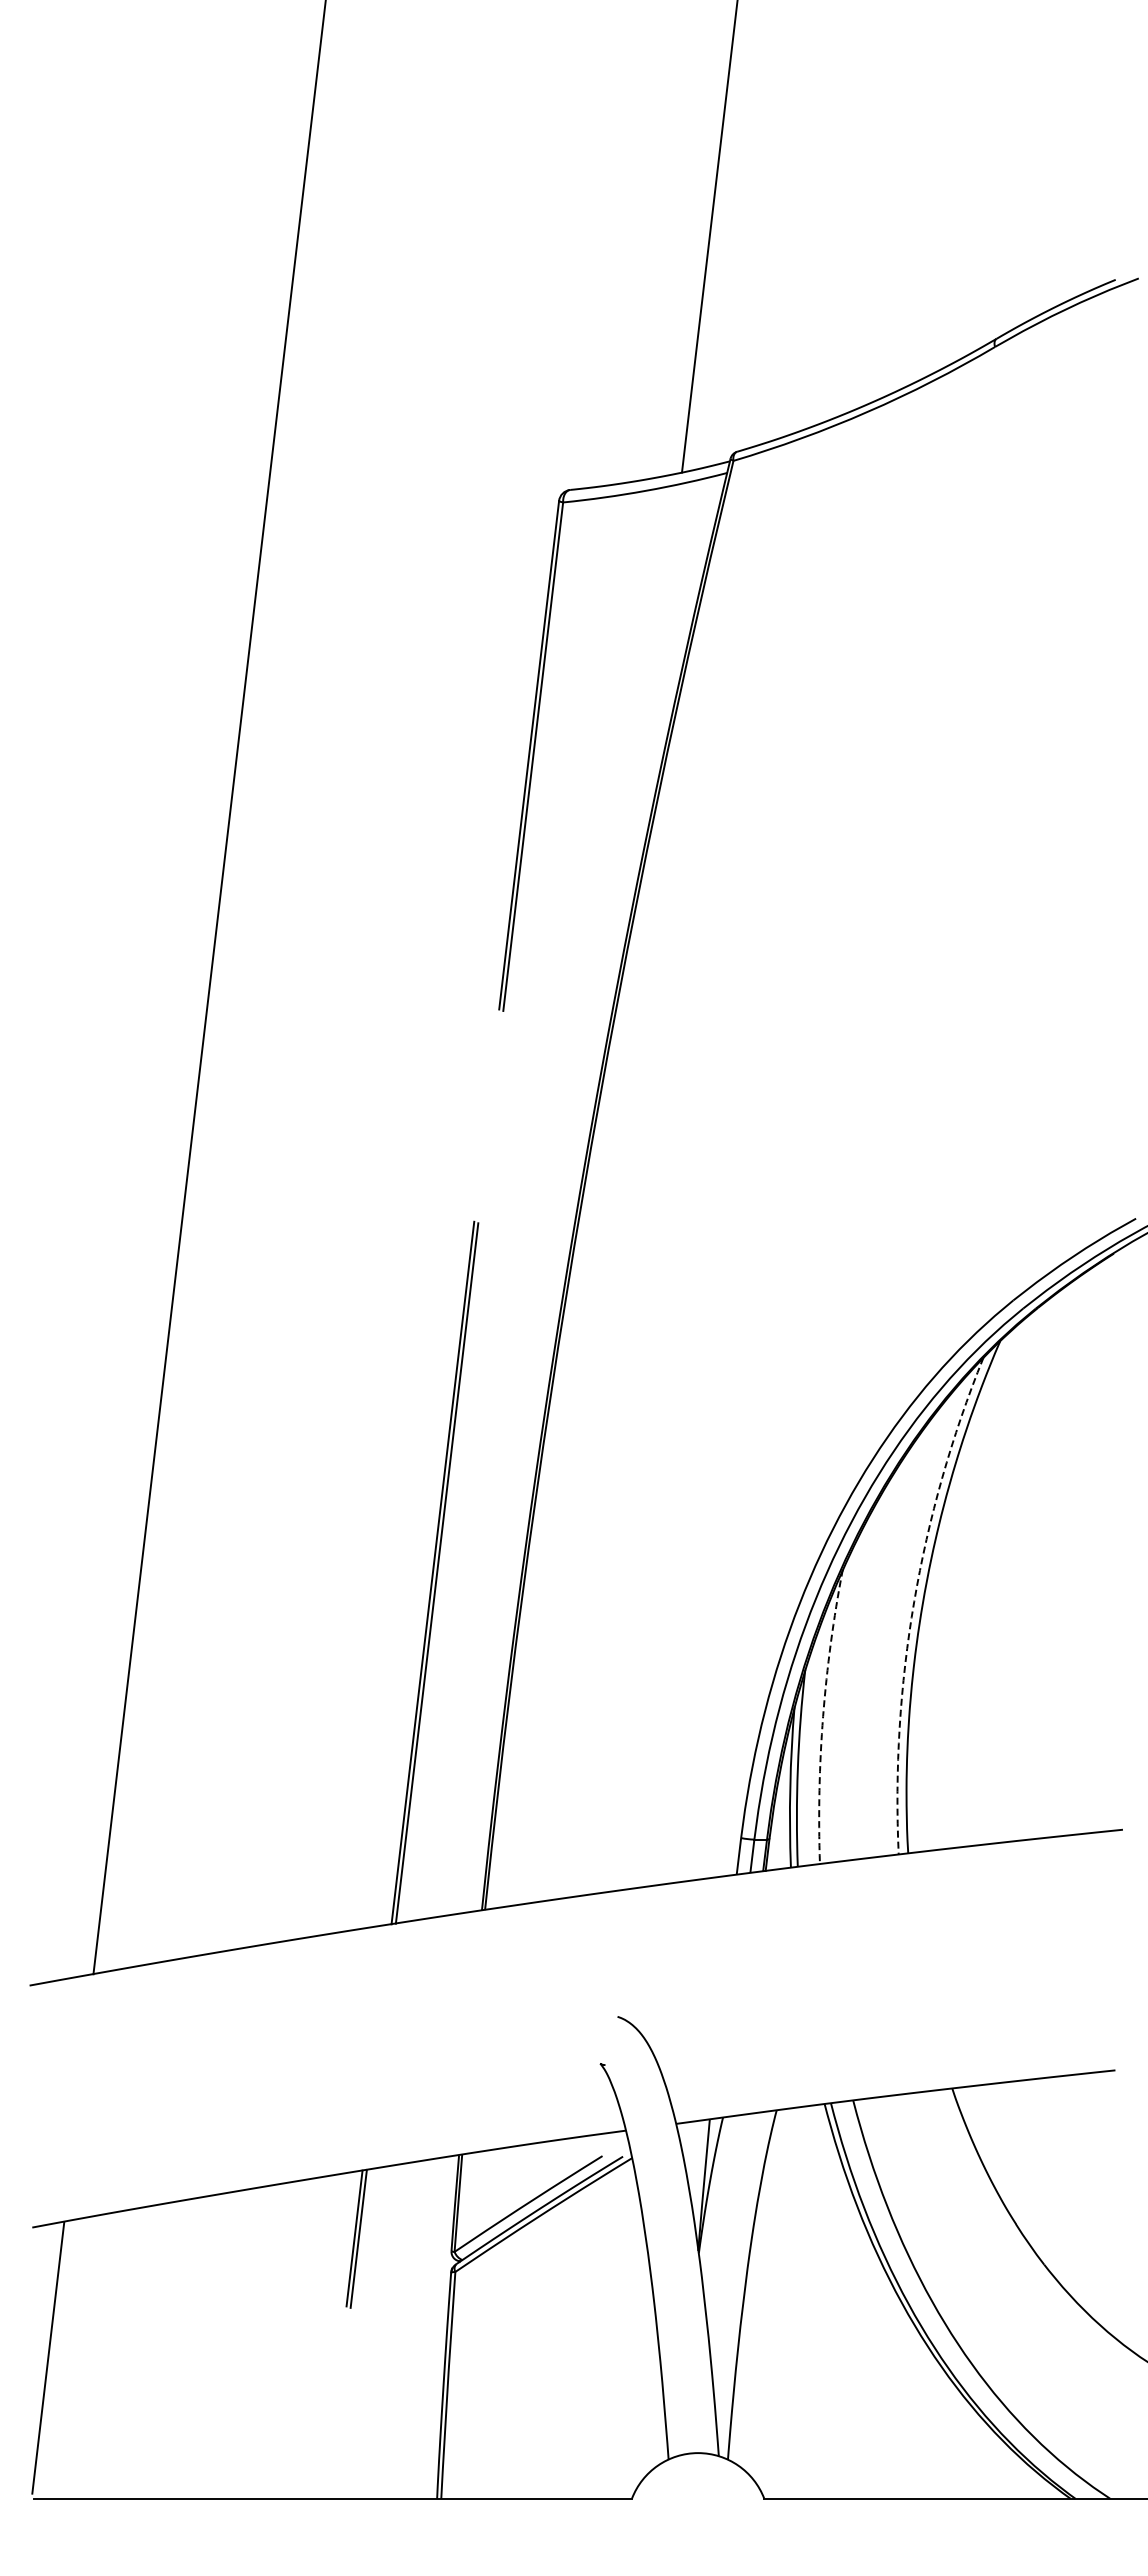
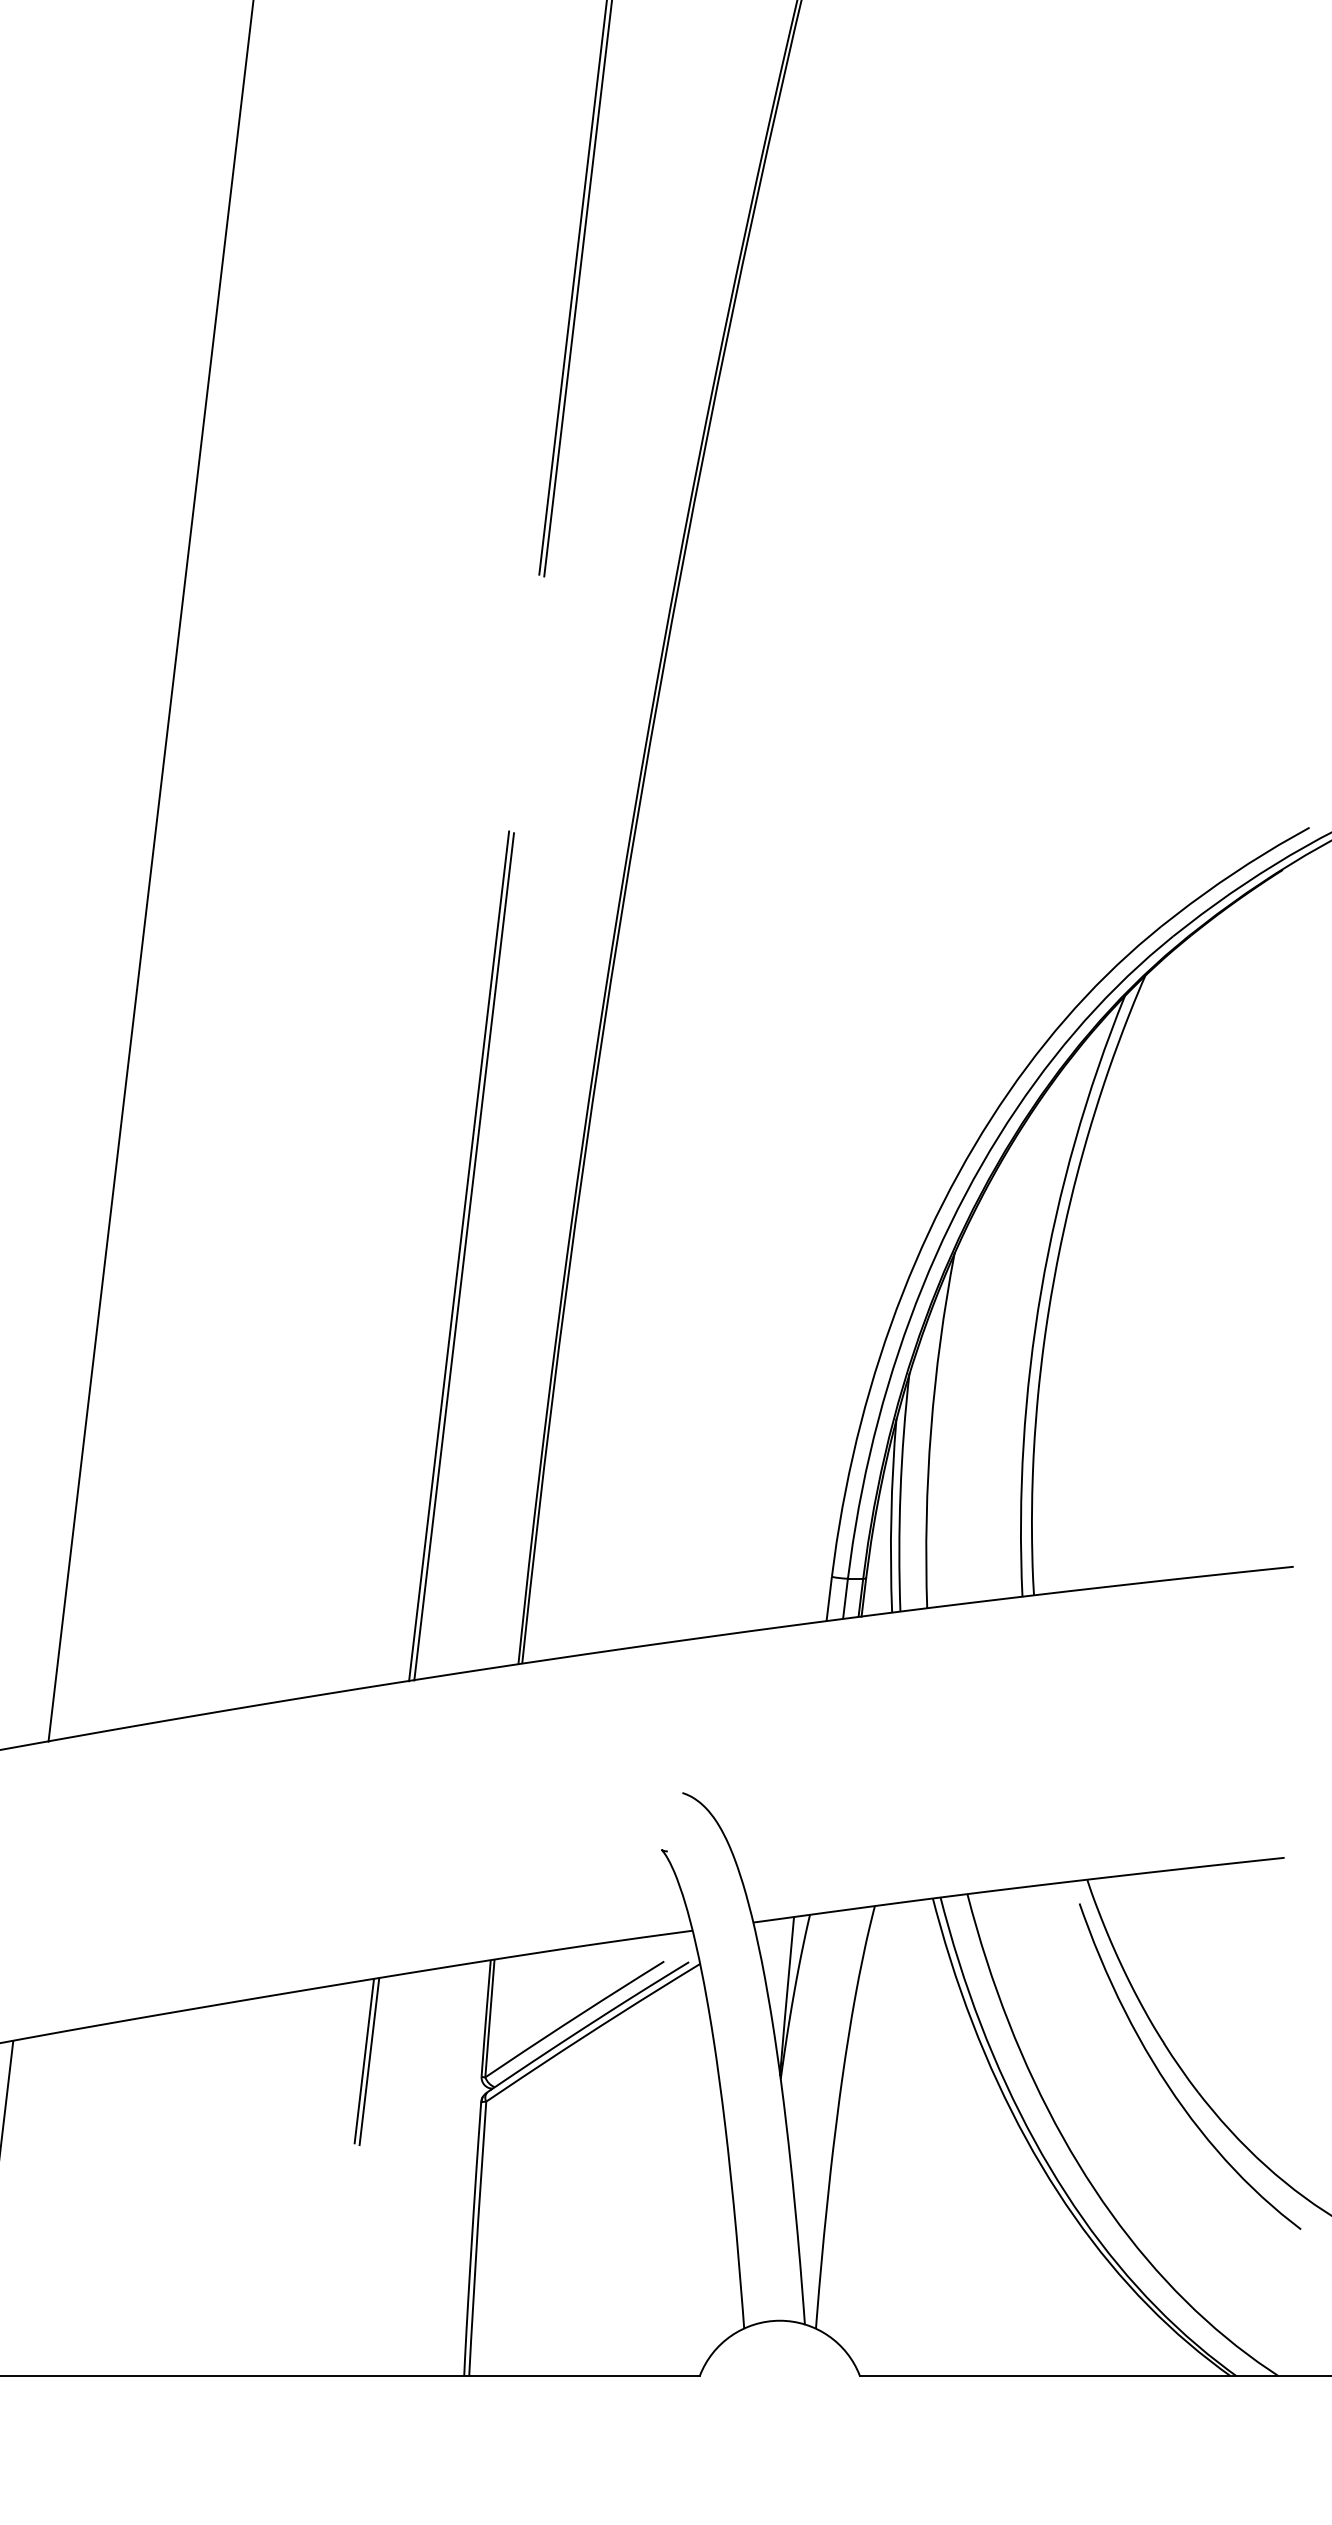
arc: (914, 1601) -> (1041, 1290), dashed -> solid
arc: (823, 1716) -> (931, 1429), dashed -> solid
curve: (1018, 2255) -> (1167, 2081), added

